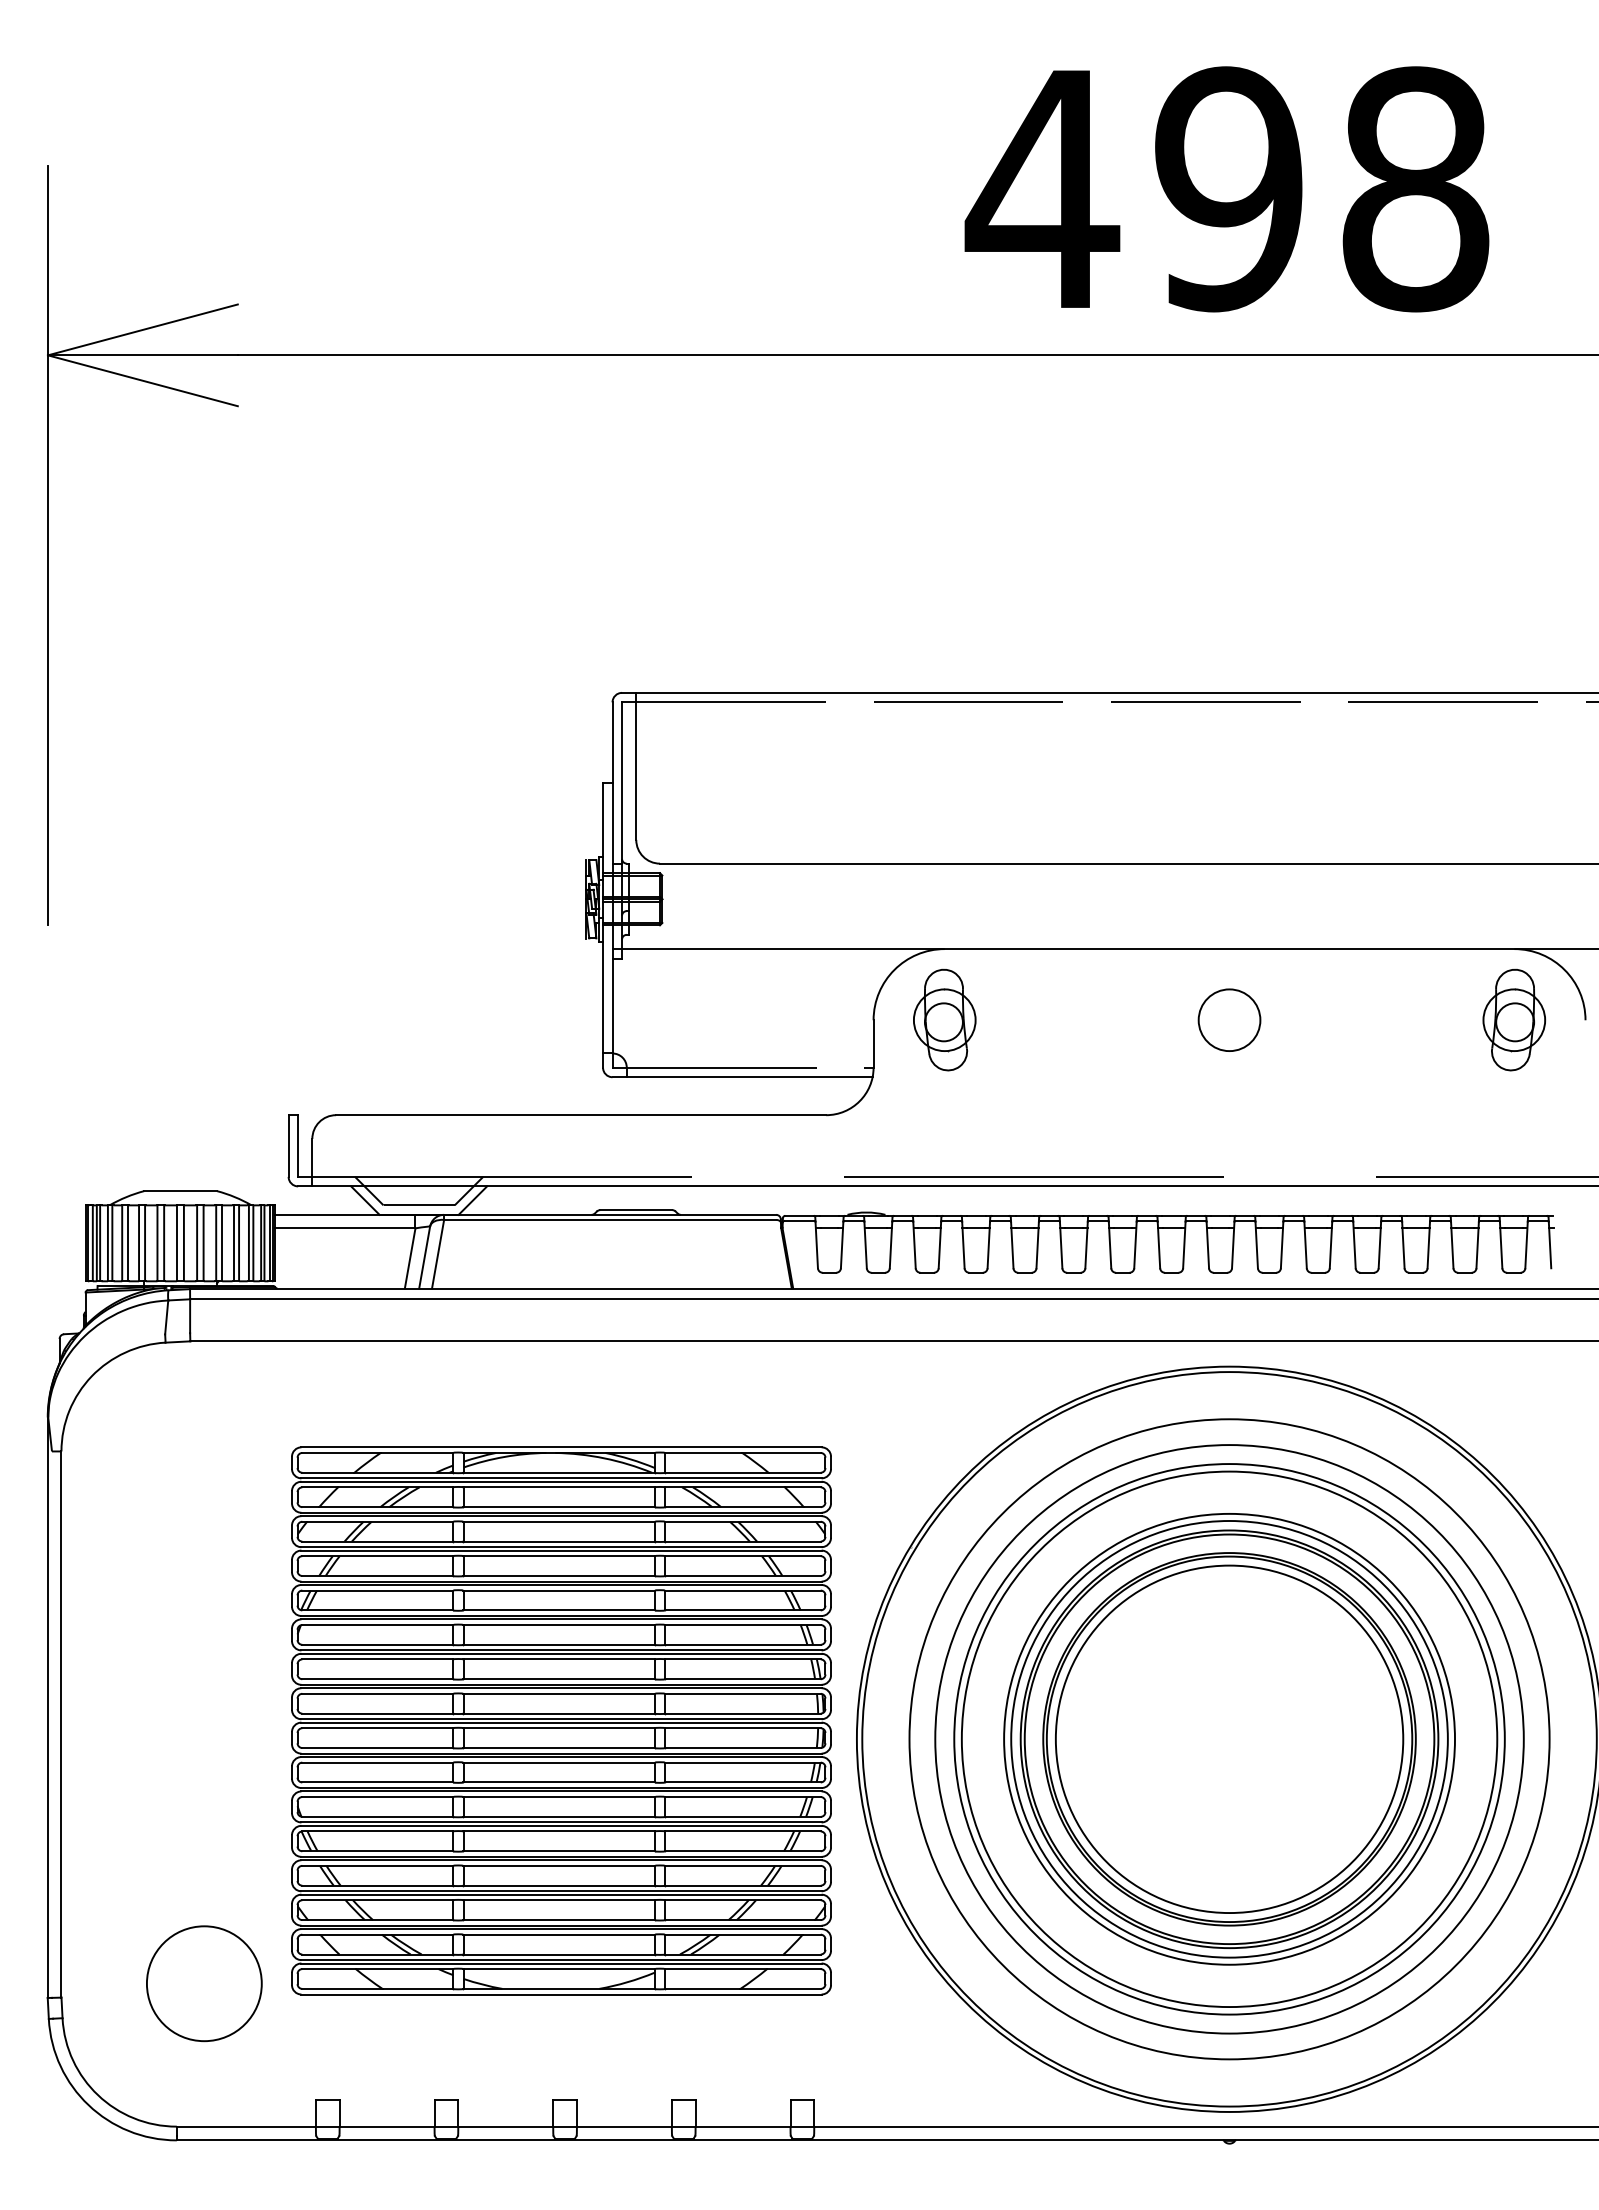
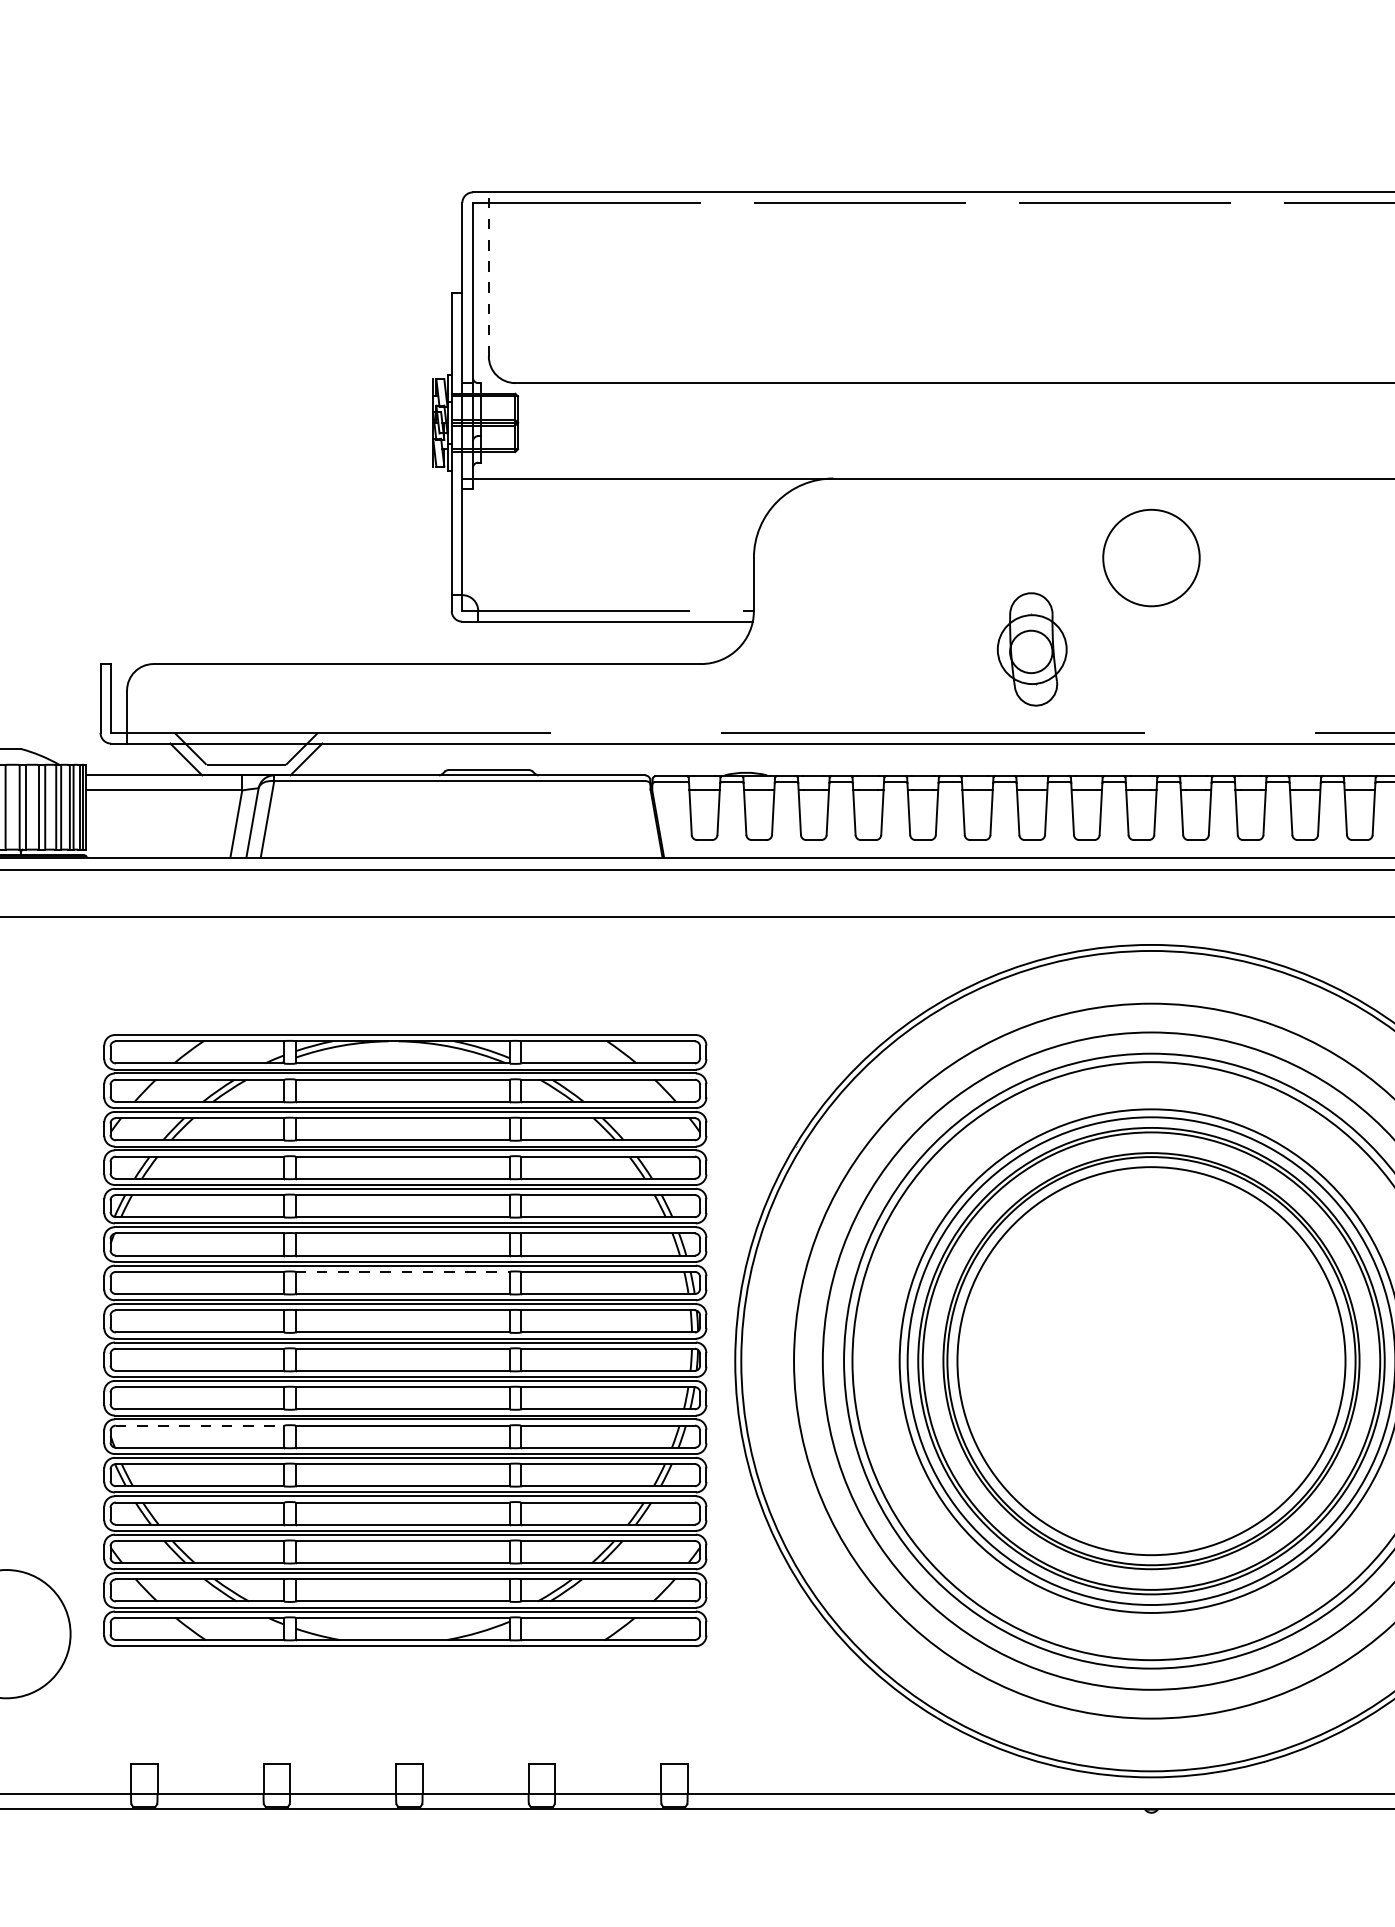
line: (636, 766) -> (489, 274), solid -> dashed
part: (944, 1019) -> (1031, 648), moved
circle: (1229, 1020) -> (1151, 558), size x1.4
line: (559, 1659) -> (403, 1272), solid -> dashed
line: (378, 1797) -> (200, 1426), solid -> dashed

